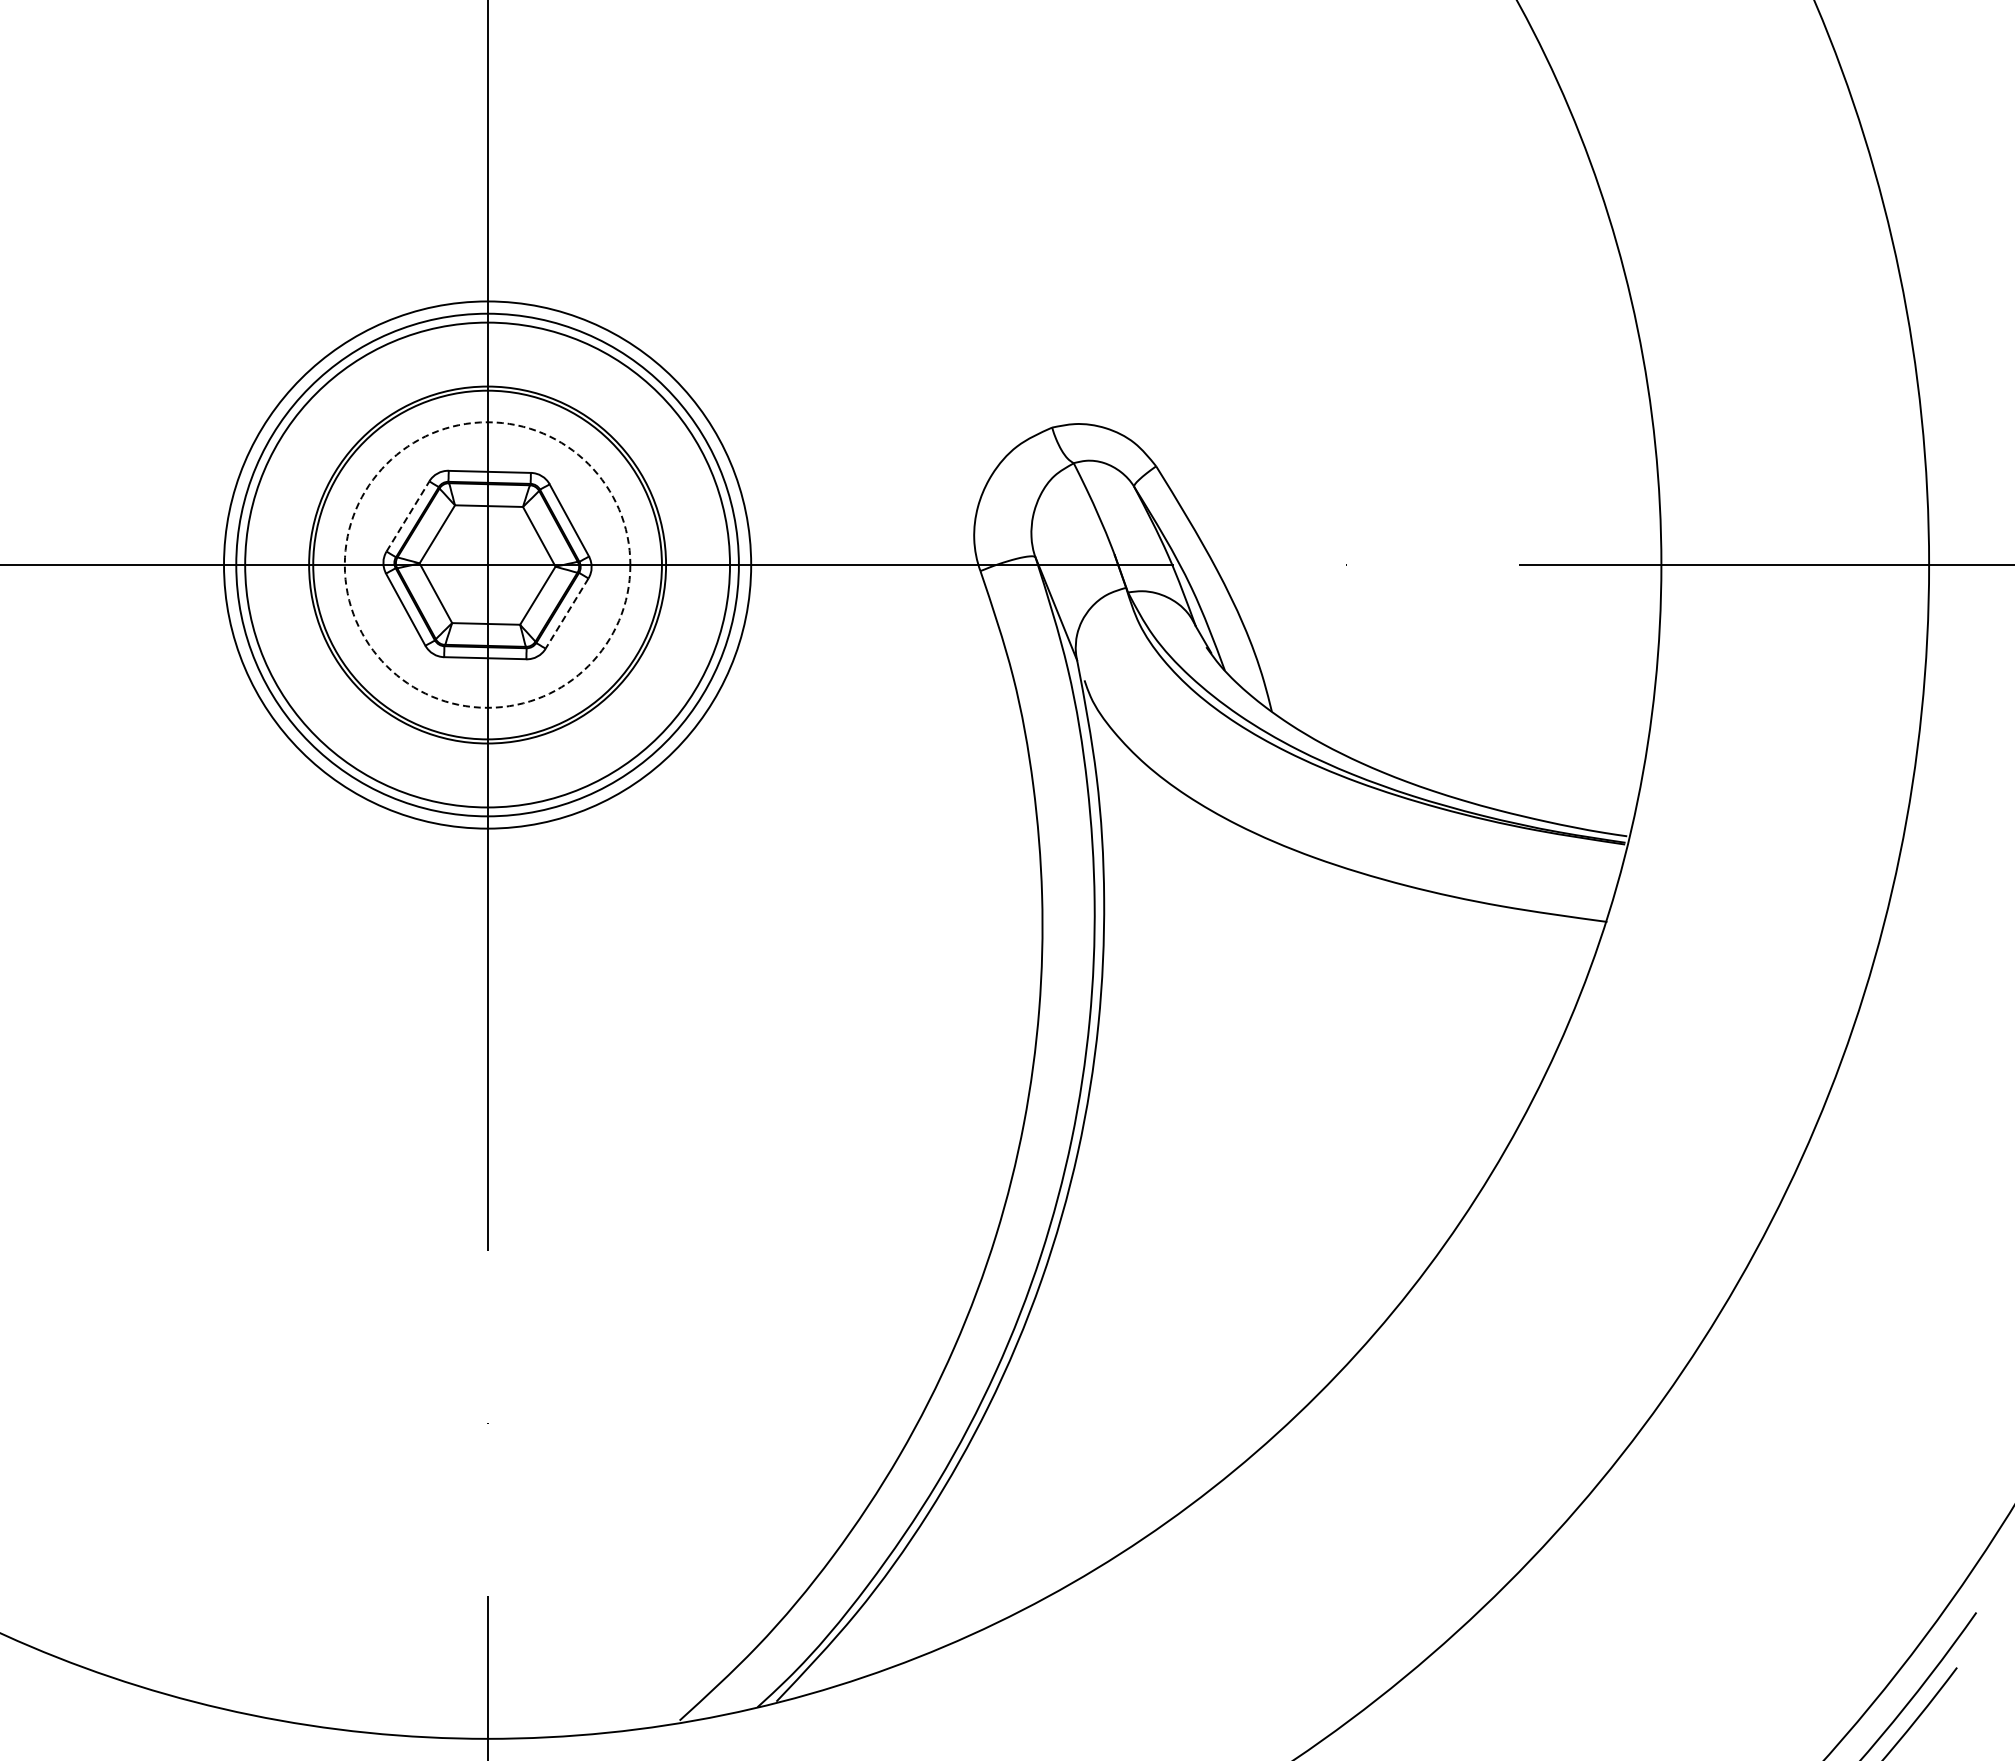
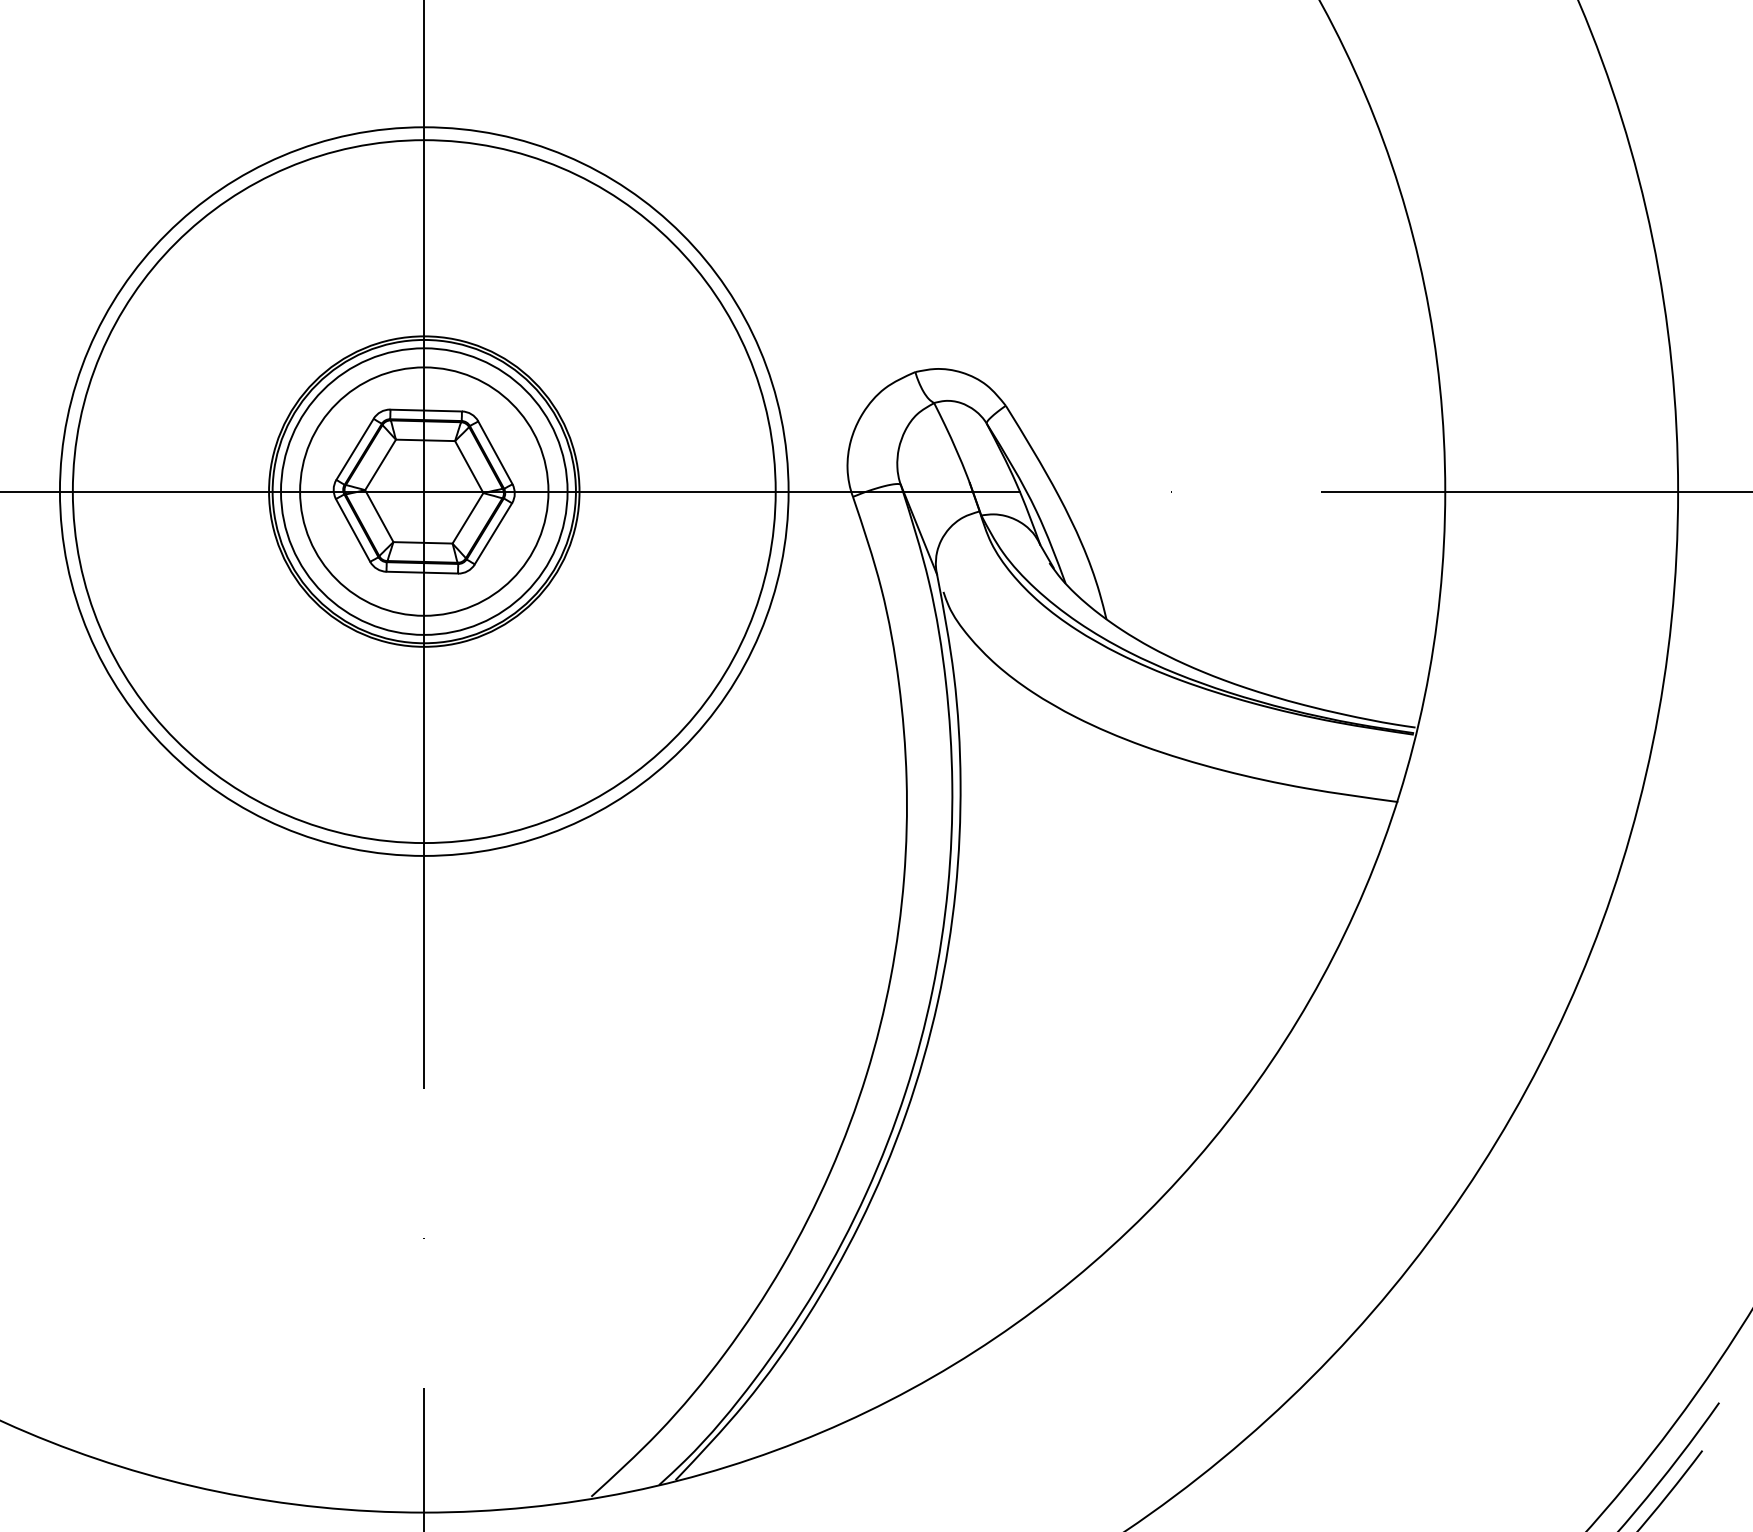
line: (408, 516) -> (355, 449), dashed -> solid
circle: (487, 564) -> (424, 491), dashed -> solid
circle: (487, 564) -> (424, 491), size x0.62
circle: (487, 564) -> (424, 491), size x1.67
circle: (487, 565) -> (424, 492), size x1.67
line: (566, 614) -> (492, 534), dashed -> solid

